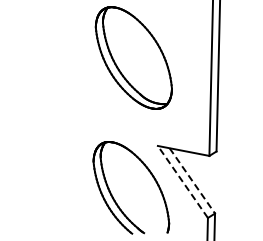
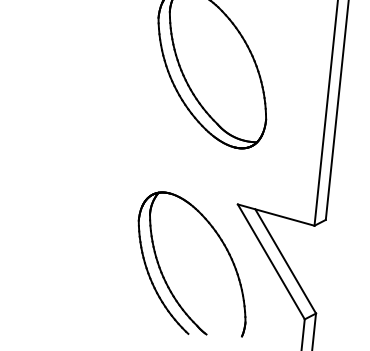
line: (192, 180) -> (285, 260), dashed -> solid
line: (182, 181) -> (270, 261), dashed -> solid

